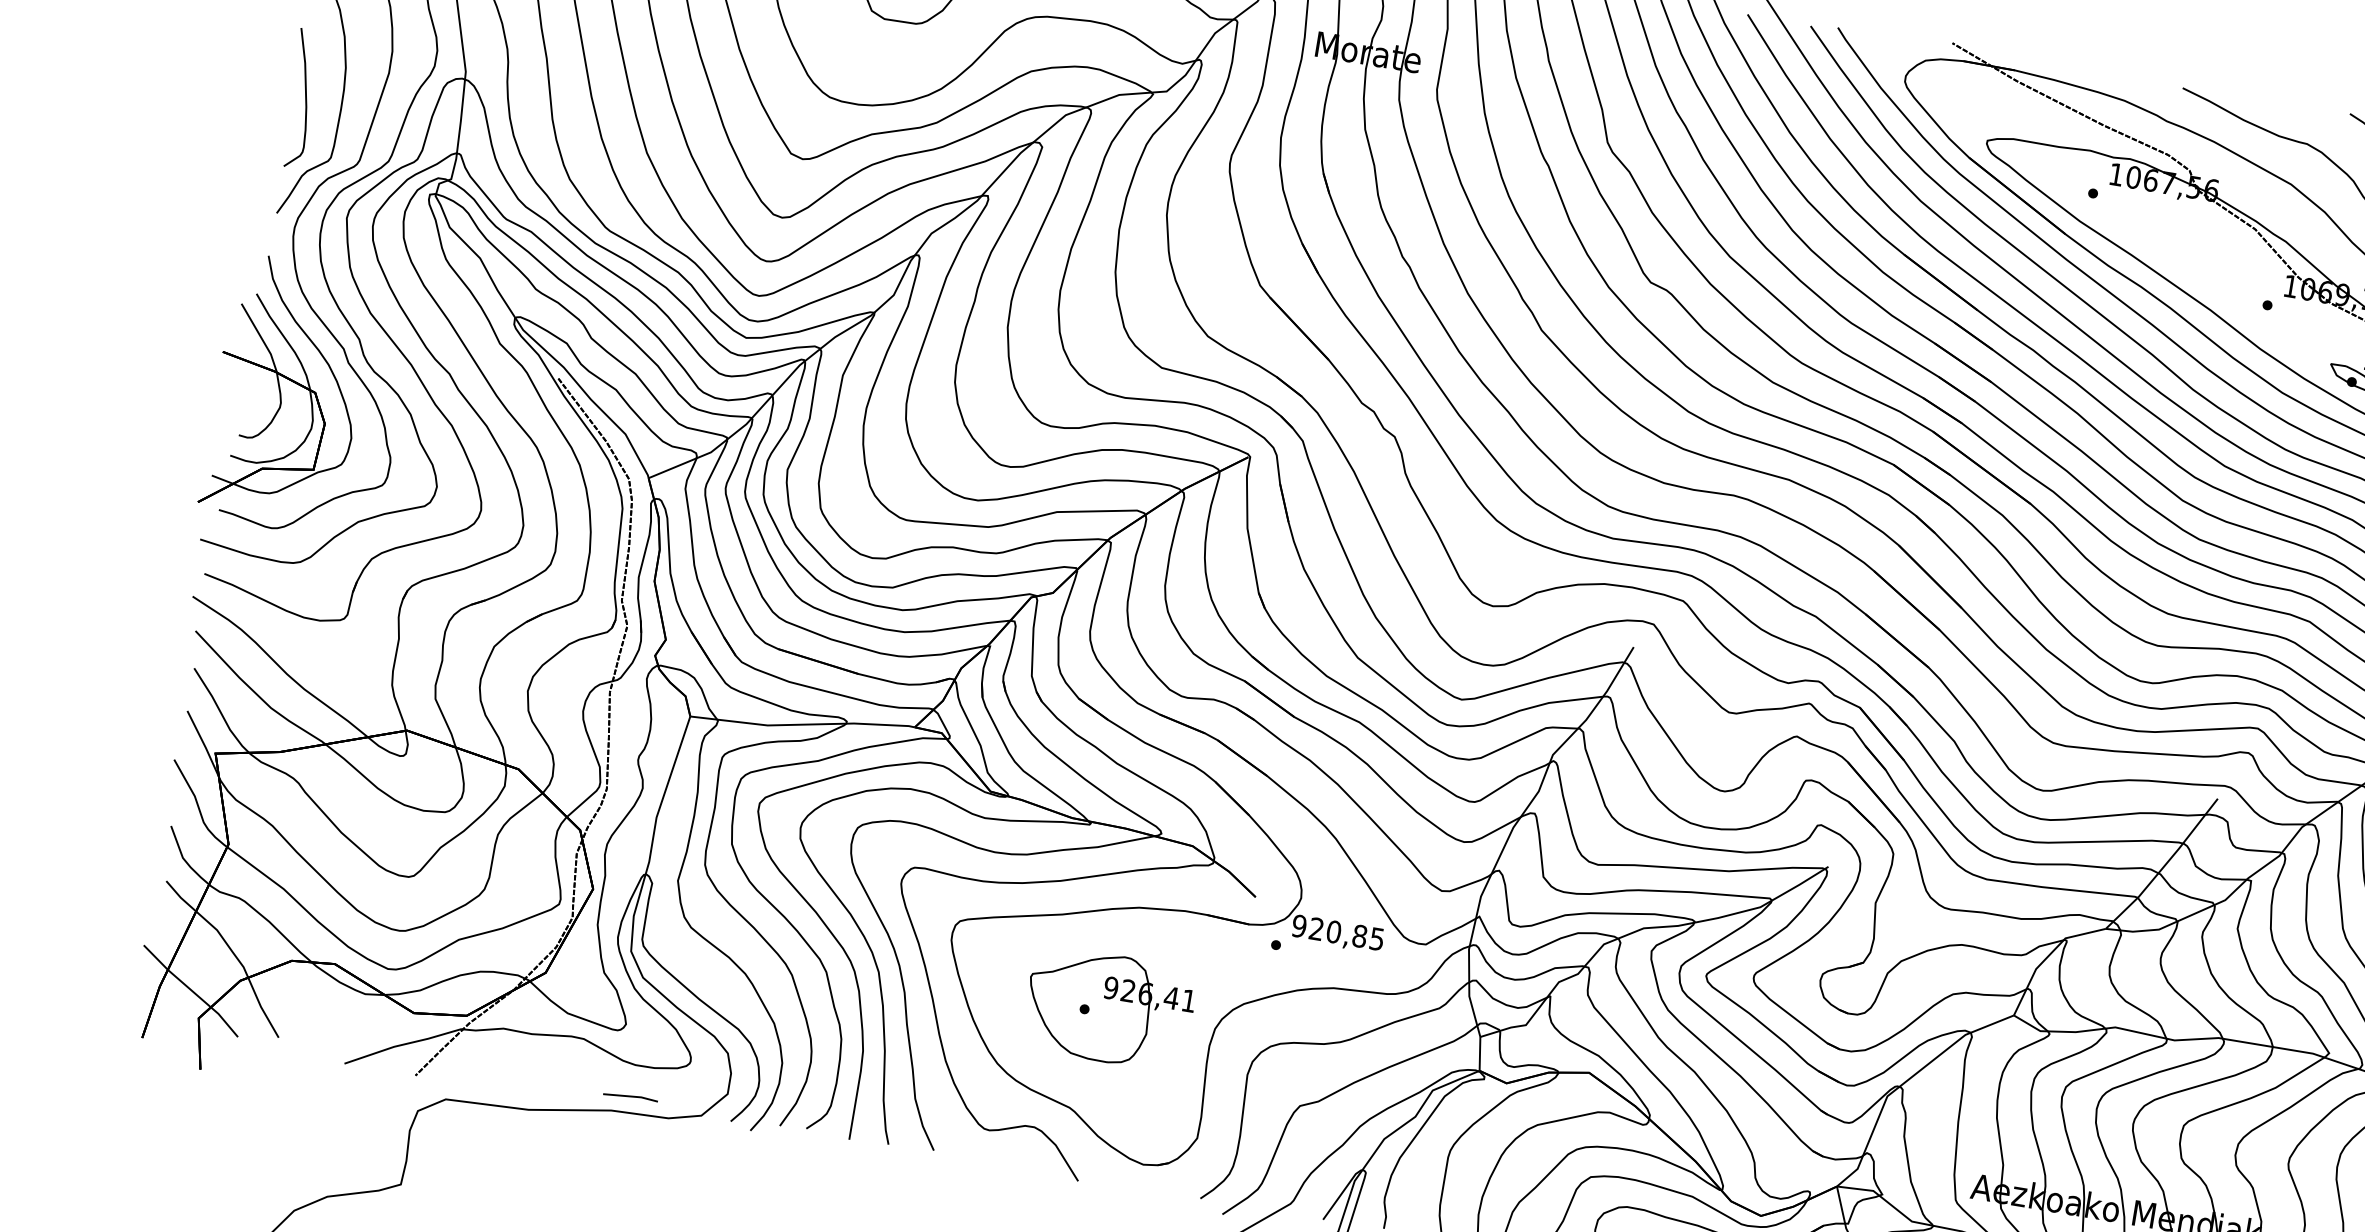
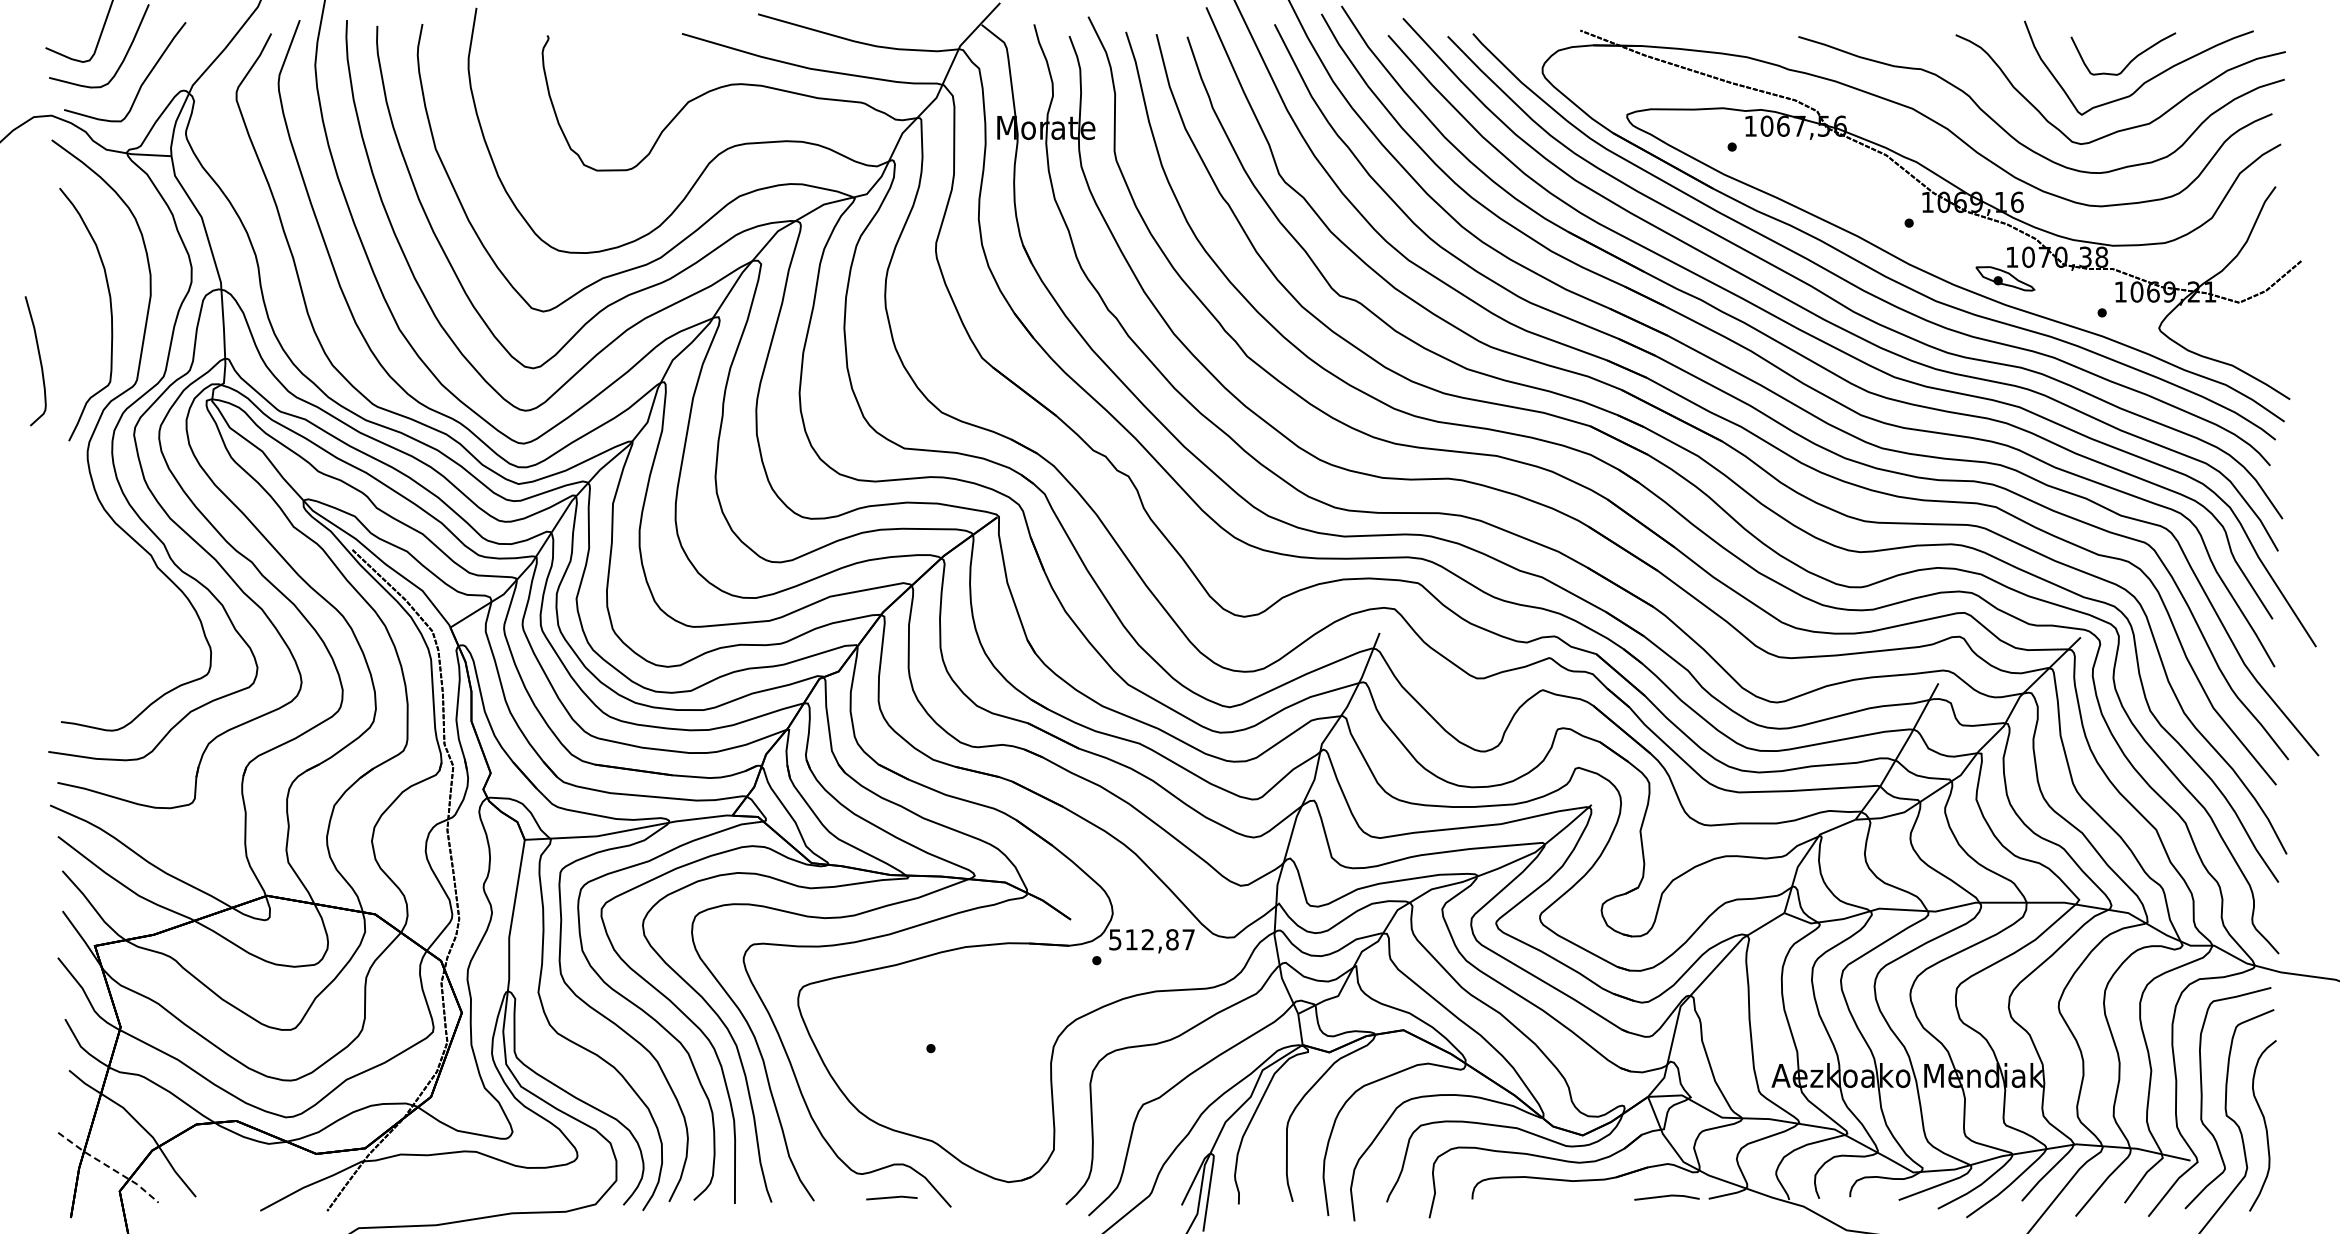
curve: (304, 99) -> (39, 361), moved
part: (291, 381) -> (108, 593), removed
text: (1337, 932) -> (1151, 939), 920,85 -> 512,87
line: (192, 991) -> (109, 1167), solid -> dashed
part: (1109, 1007) -> (953, 1043), removed
line: (630, 1096) -> (891, 1197), moved

